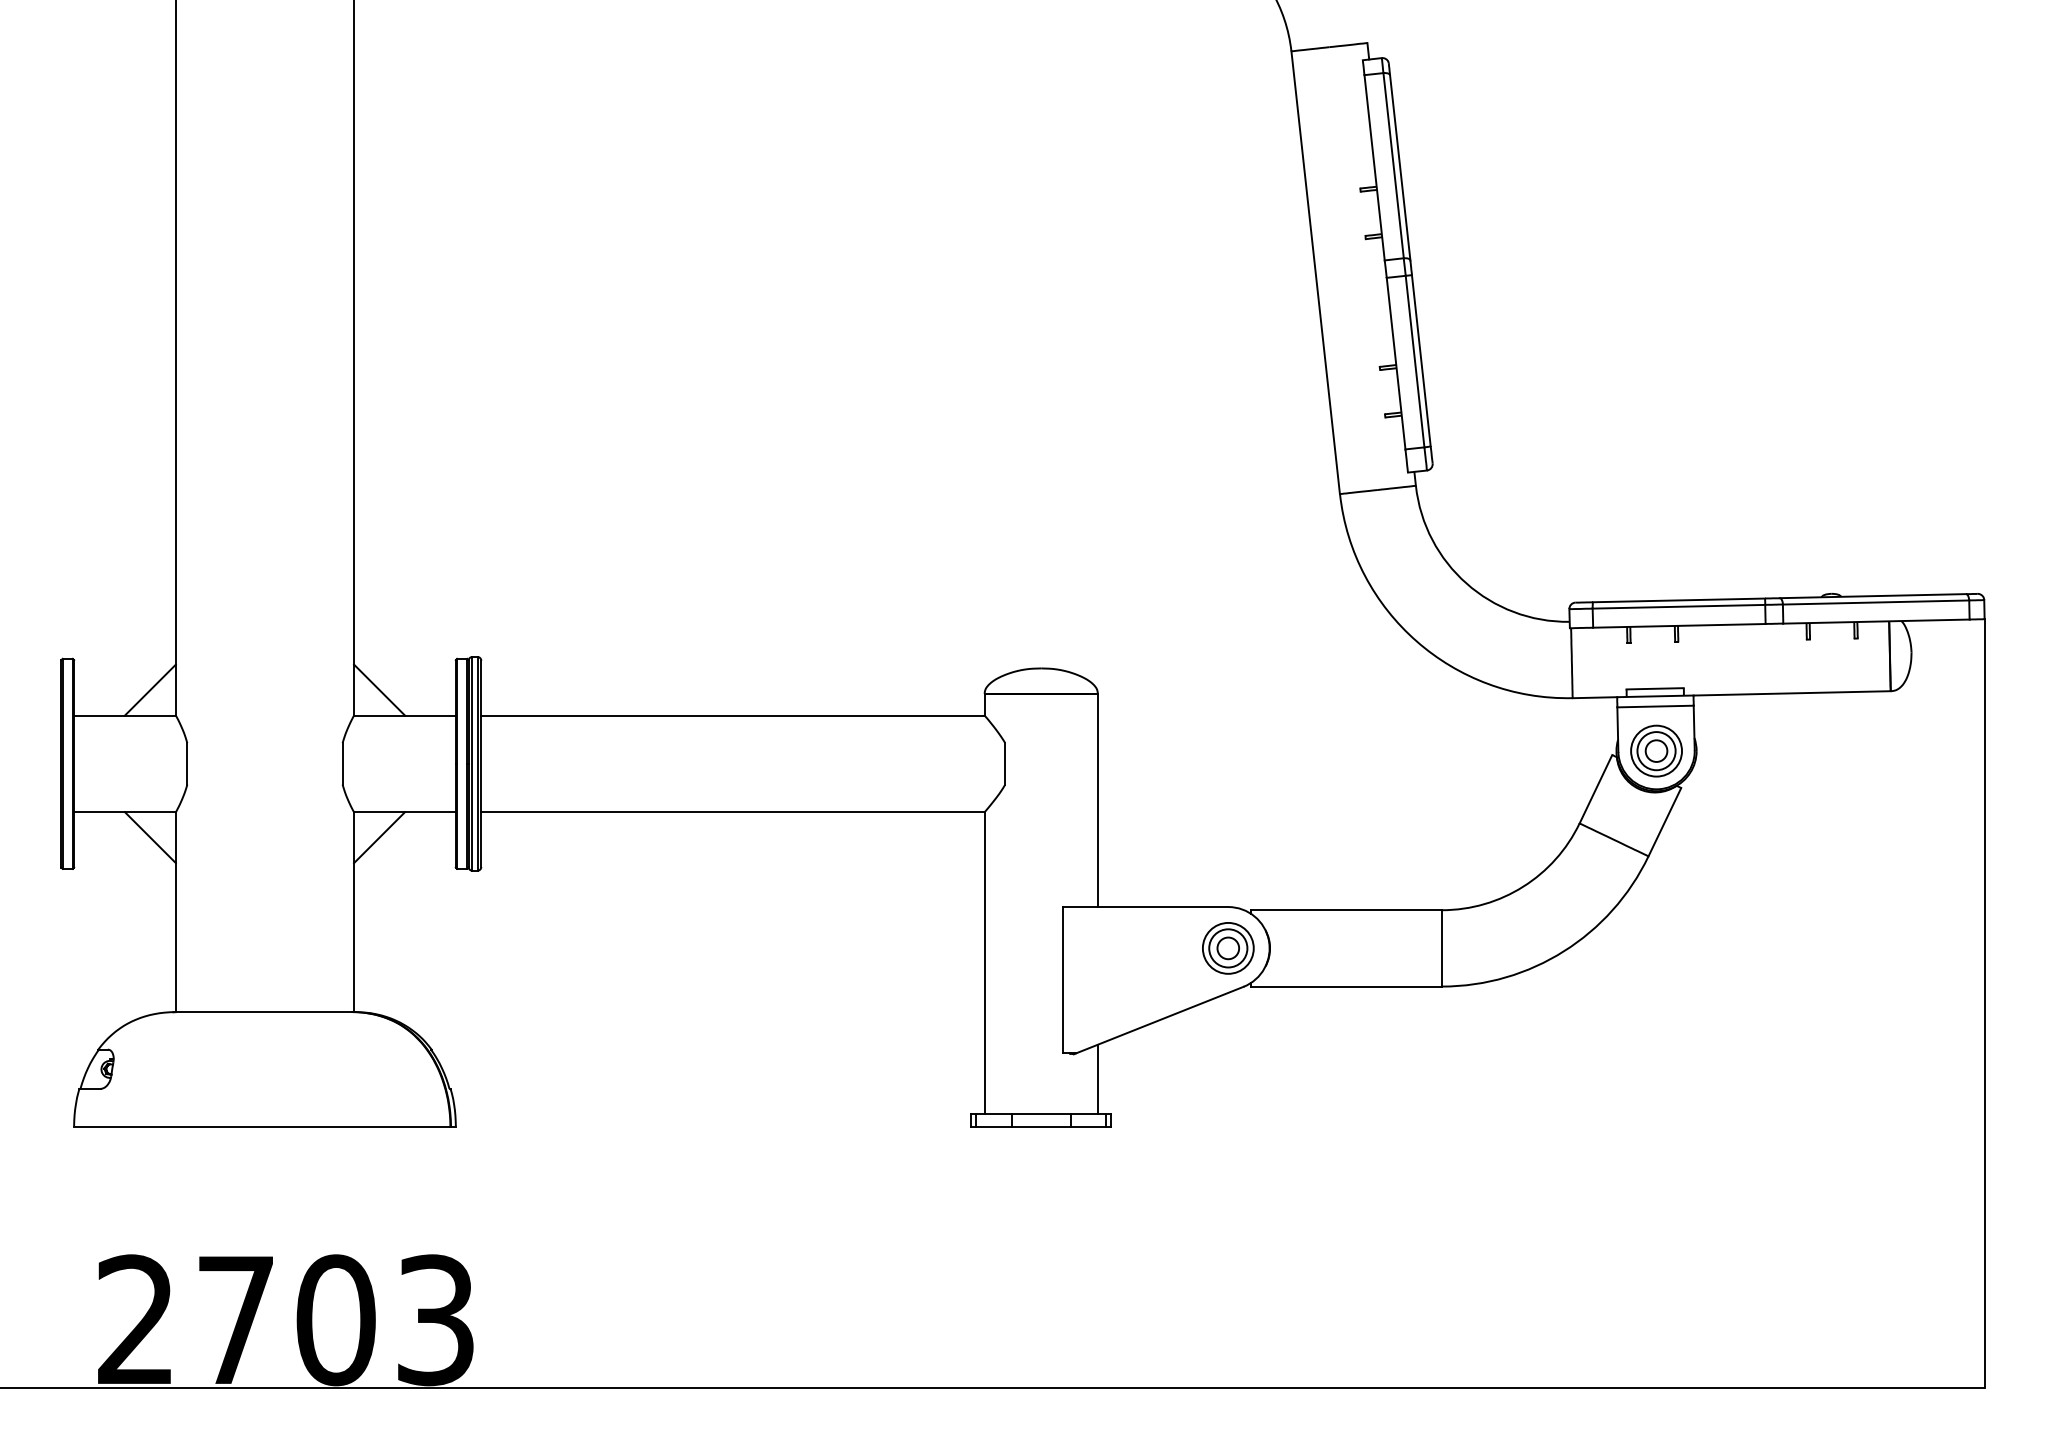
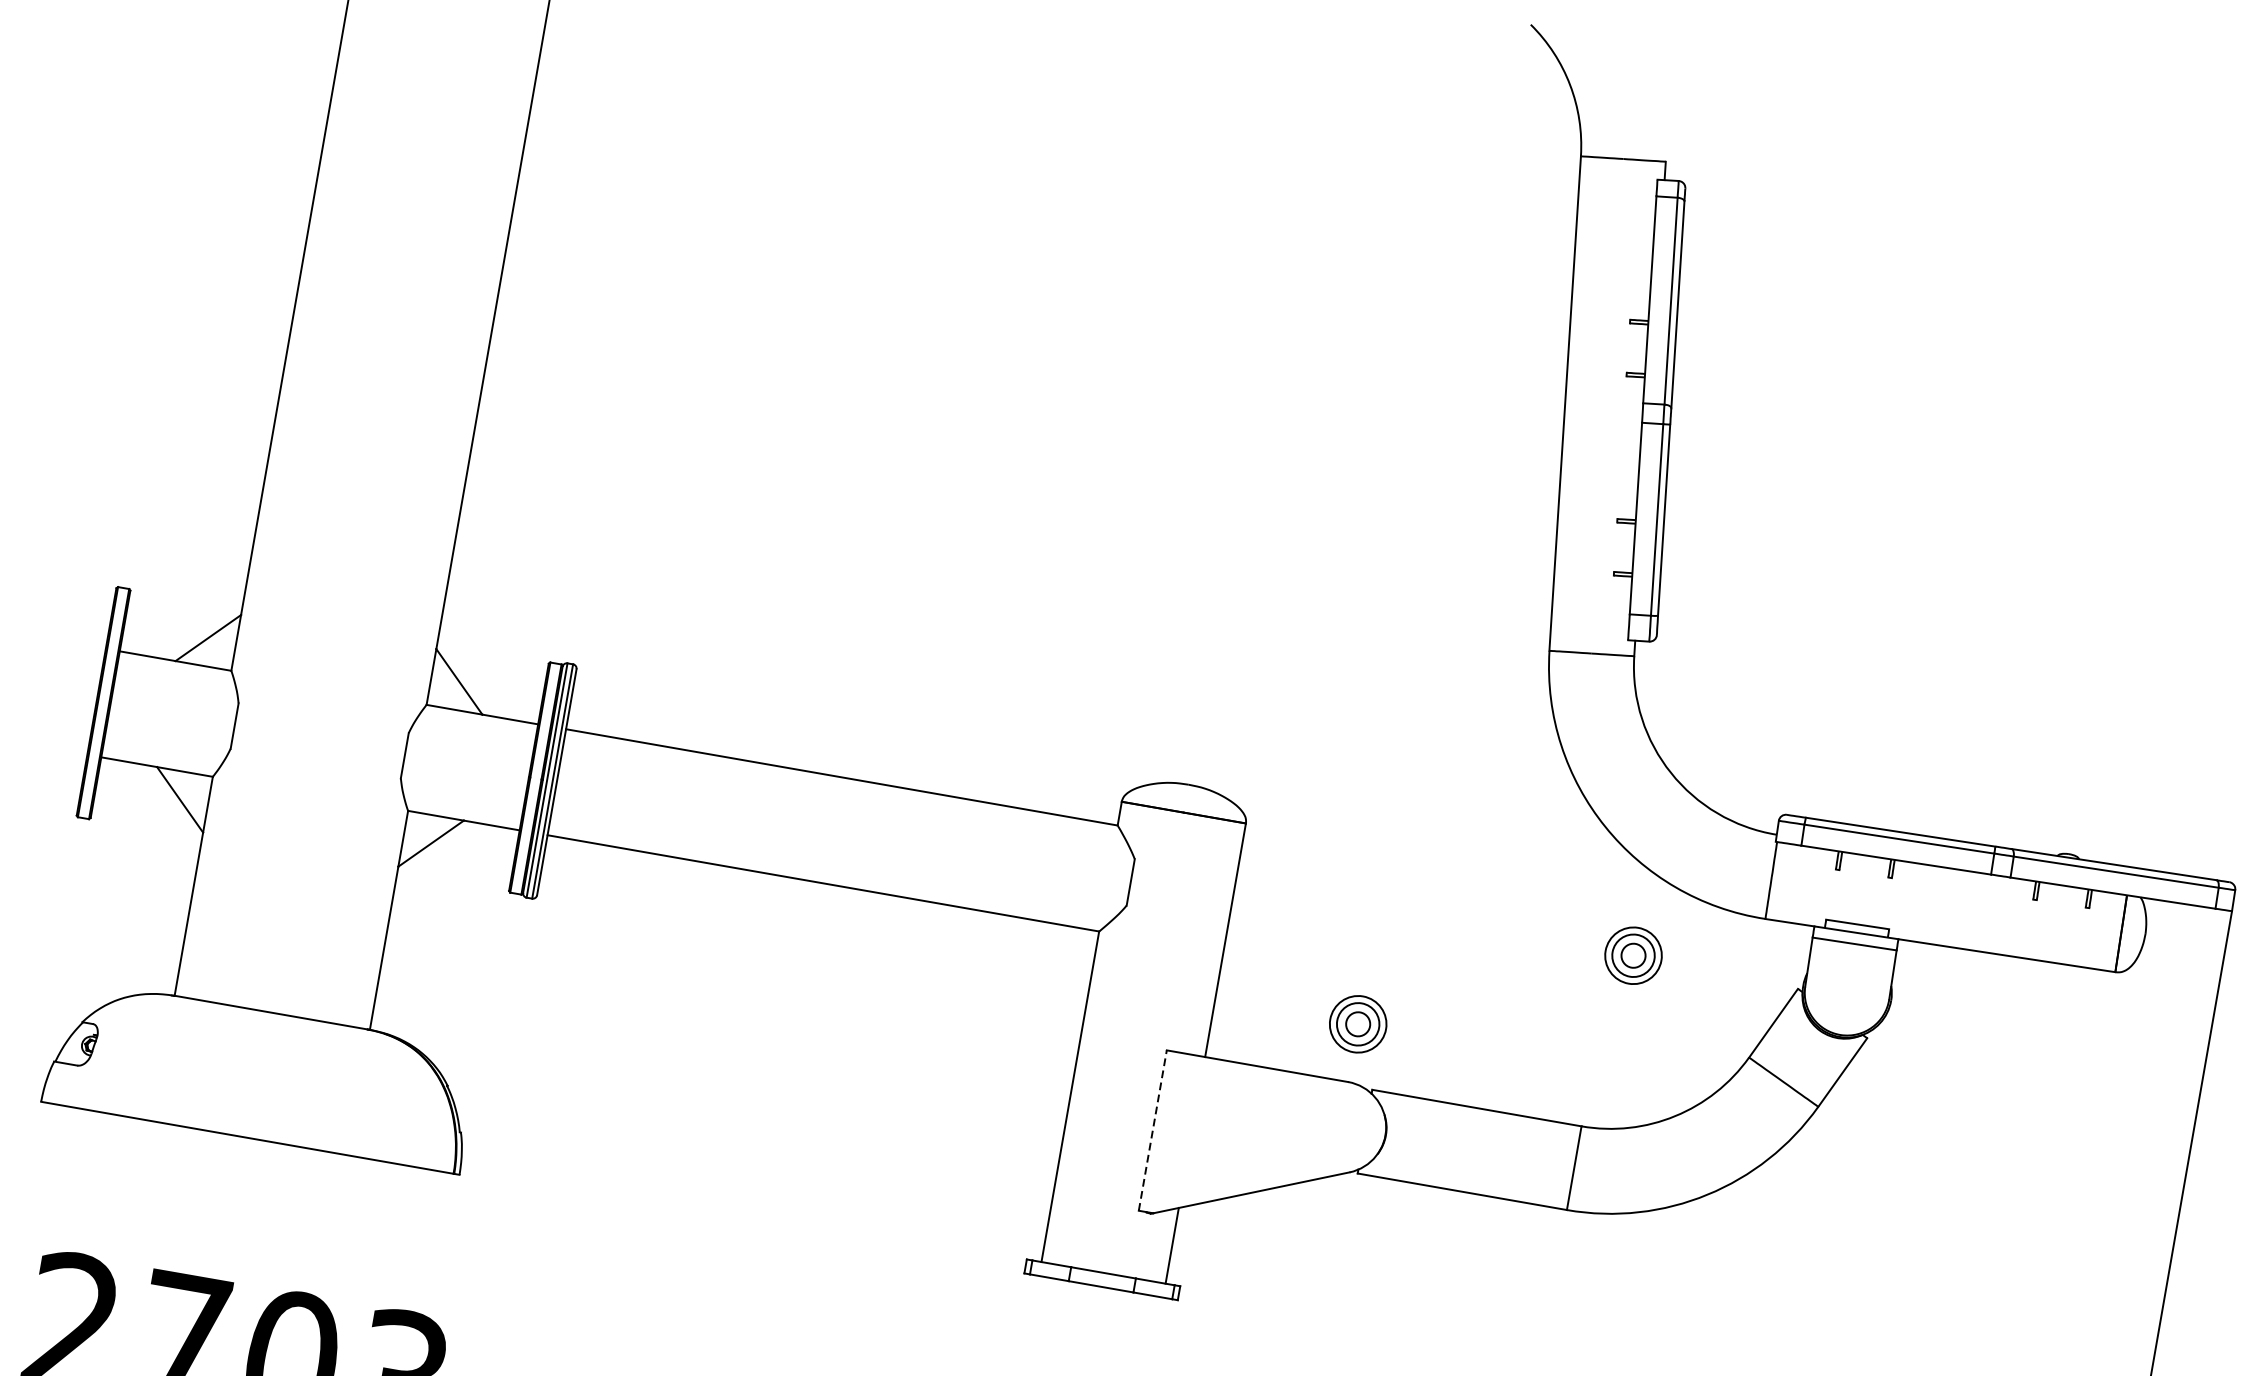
part: (1656, 750) -> (1633, 955), moved
part: (1228, 948) -> (1358, 1024), moved
line: (1062, 979) -> (1152, 1129), solid -> dashed

